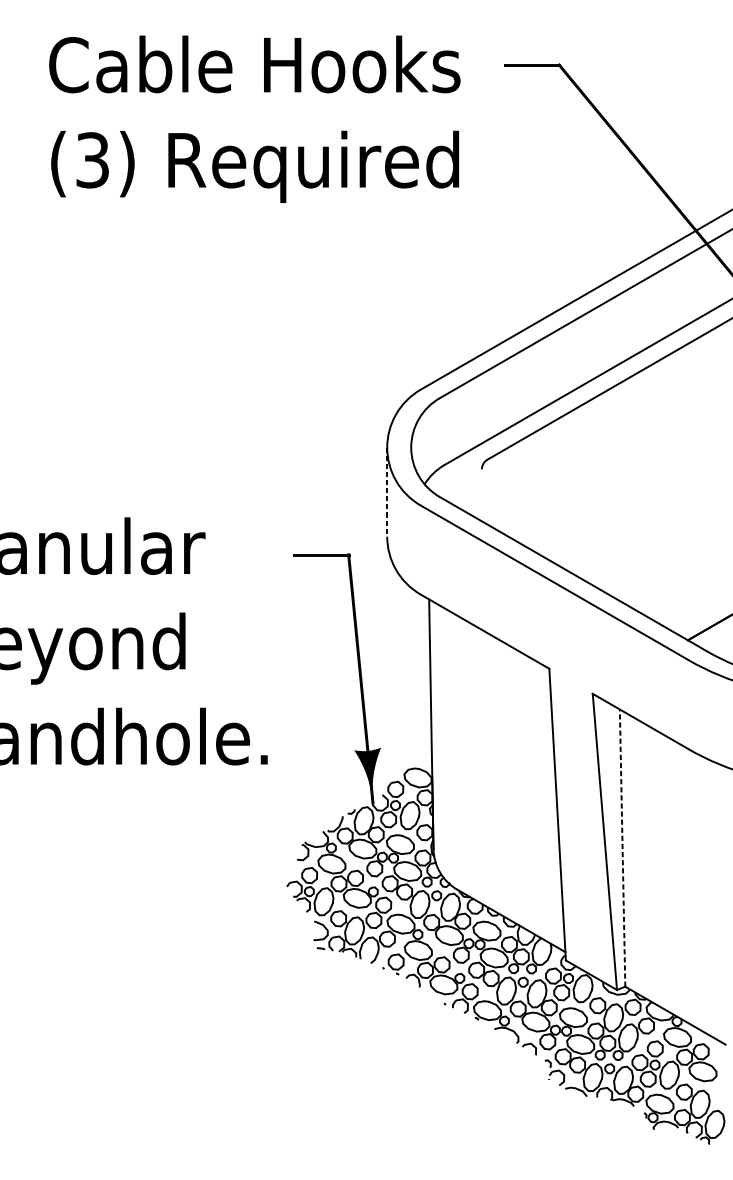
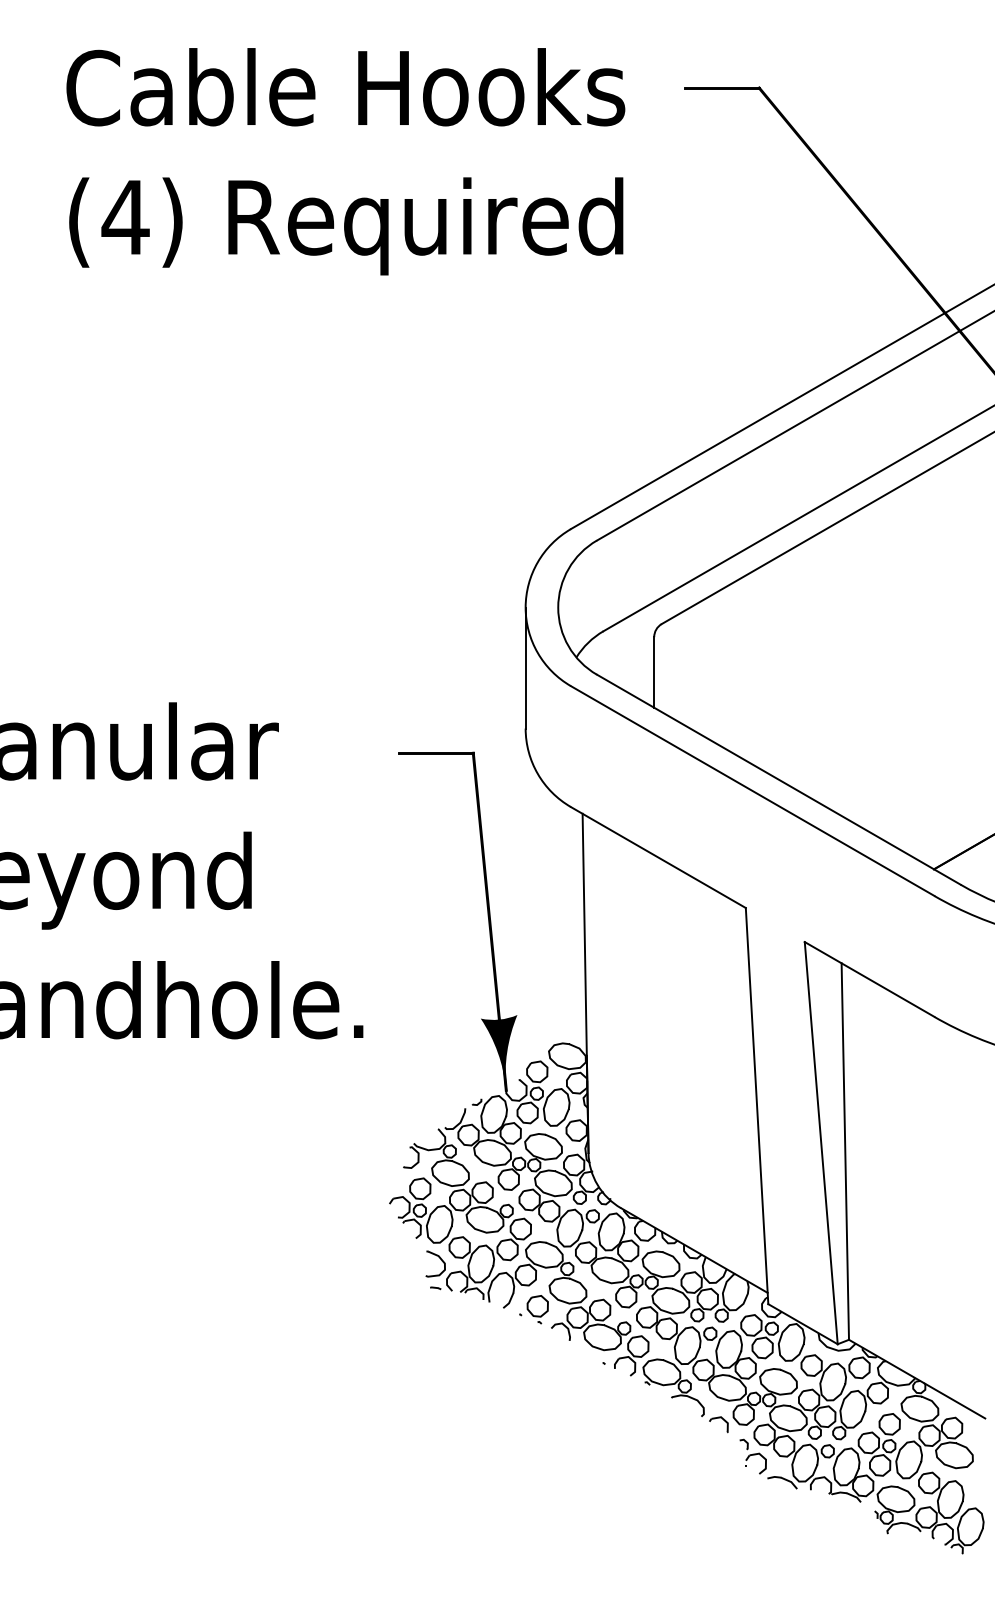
text: (92, 160) -> (125, 217), (3) -> (4)
line: (387, 492) -> (525, 668), dashed -> solid
line: (482, 495) -> (654, 672), added
line: (622, 848) -> (845, 1151), dashed -> solid

